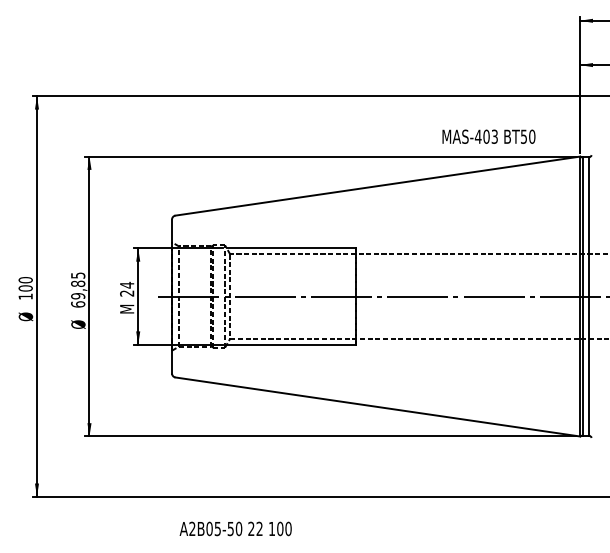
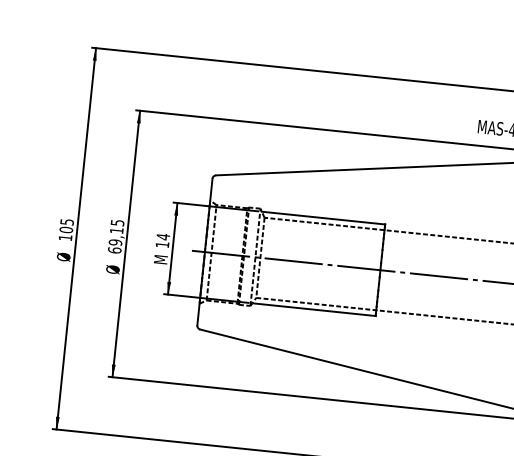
text: (25, 280) -> (66, 222), 100 -> 105
text: (78, 283) -> (117, 230), 69,85 -> 69,15
text: (127, 293) -> (162, 244), 24 -> 14

